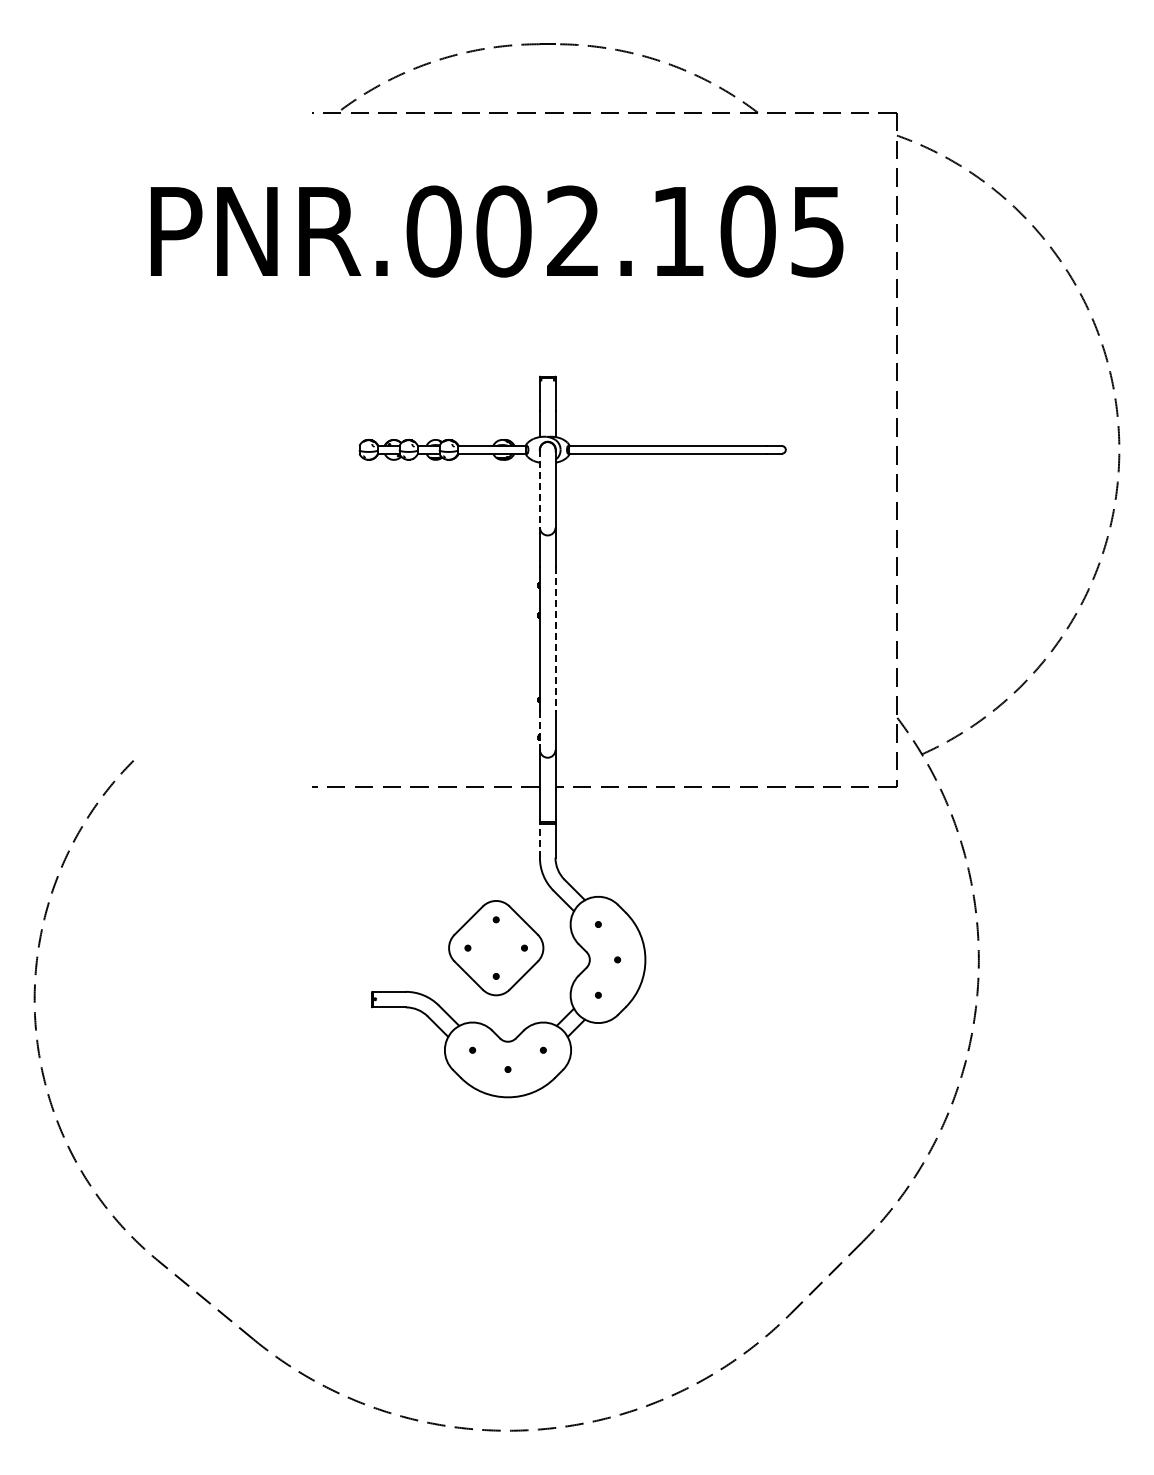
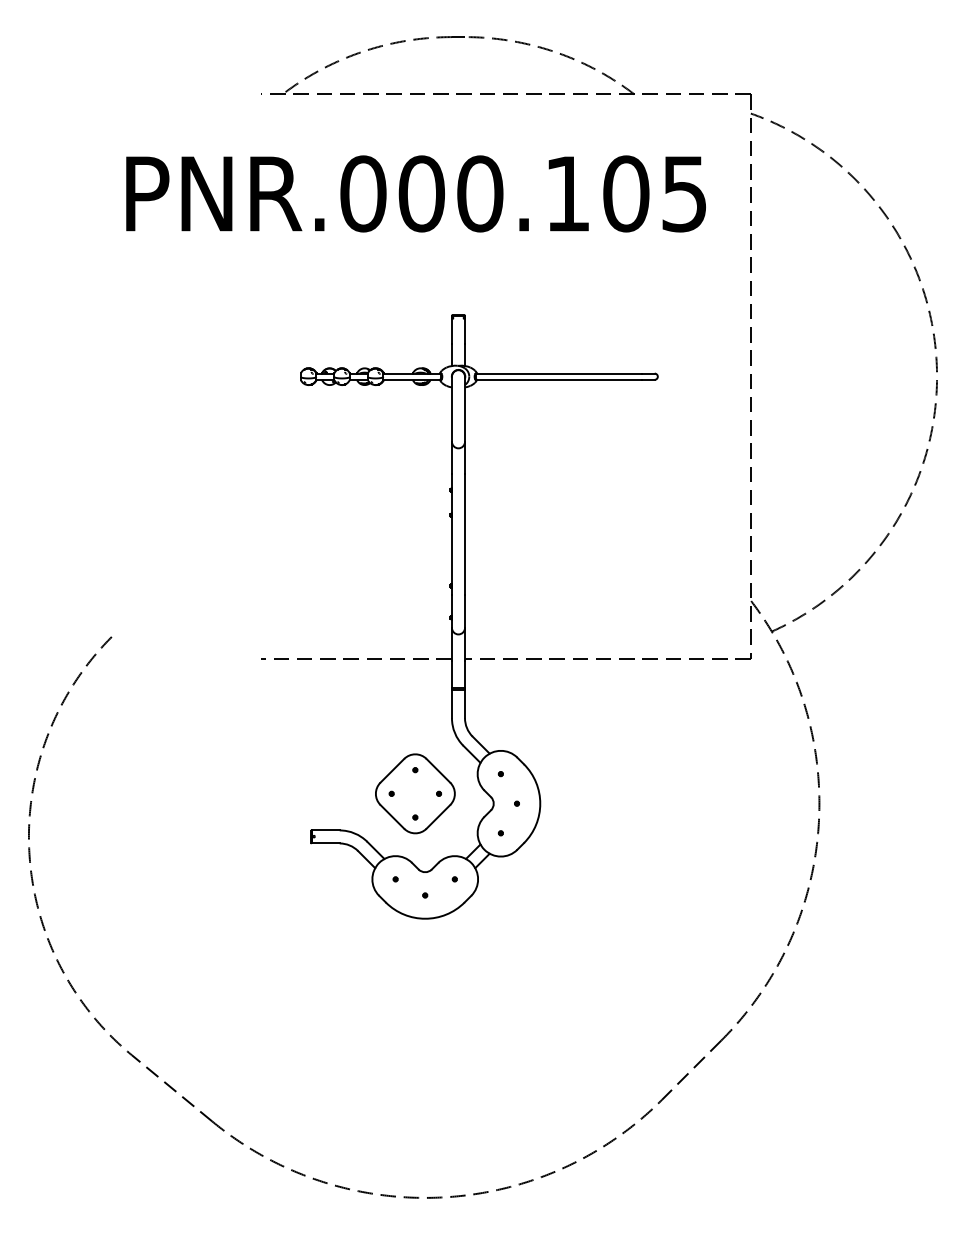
text: (573, 231) -> (480, 193), PNR.002.105 -> PNR.000.105
line: (539, 488) -> (451, 409), dashed -> solid
line: (555, 639) -> (465, 535), dashed -> solid
line: (539, 731) -> (451, 612), dashed -> solid
line: (539, 841) -> (451, 704), dashed -> solid

